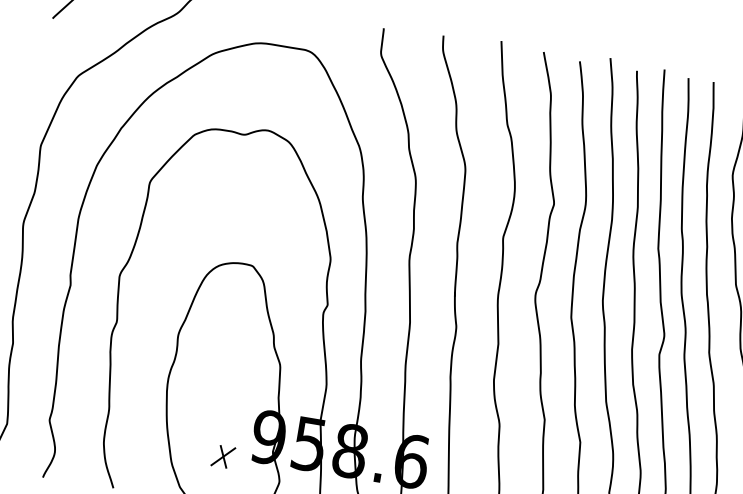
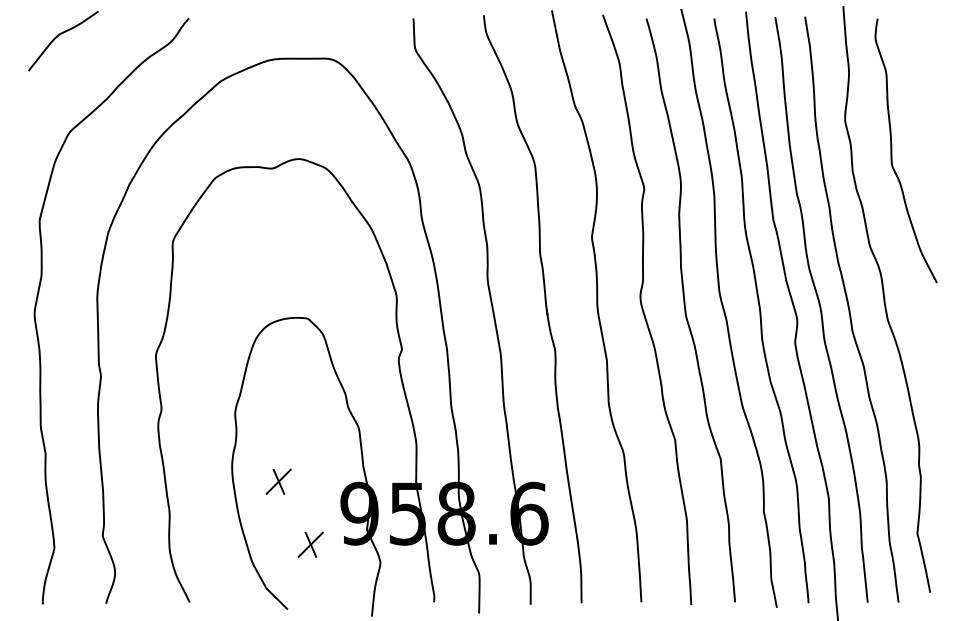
part: (205, 398) -> (278, 481), added

